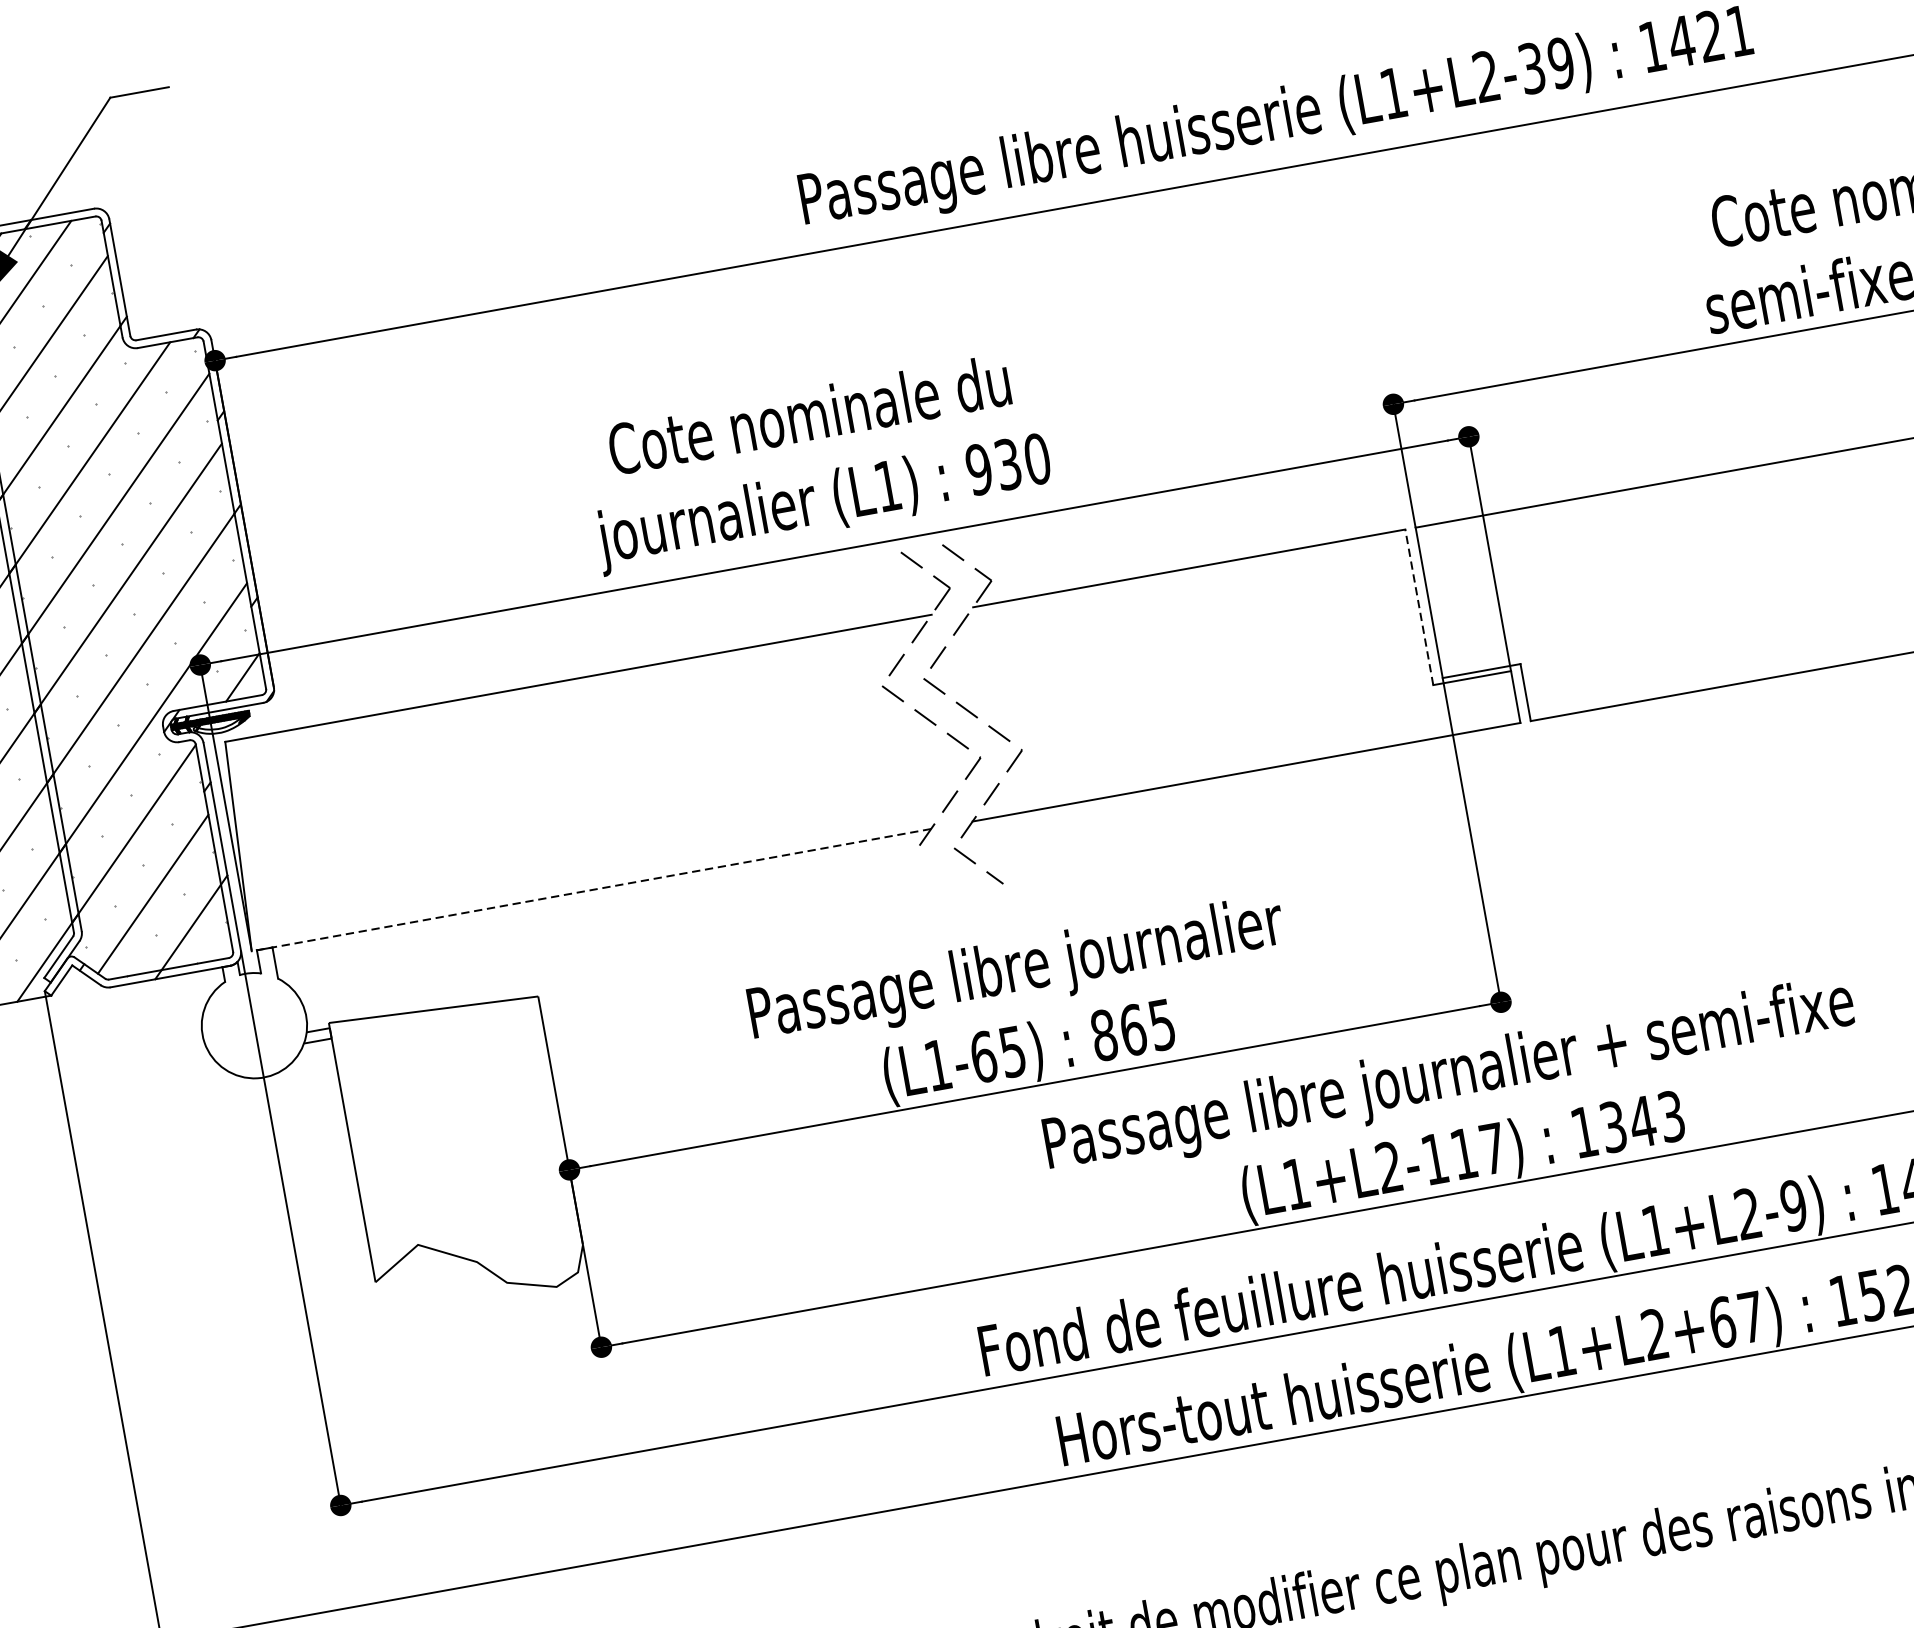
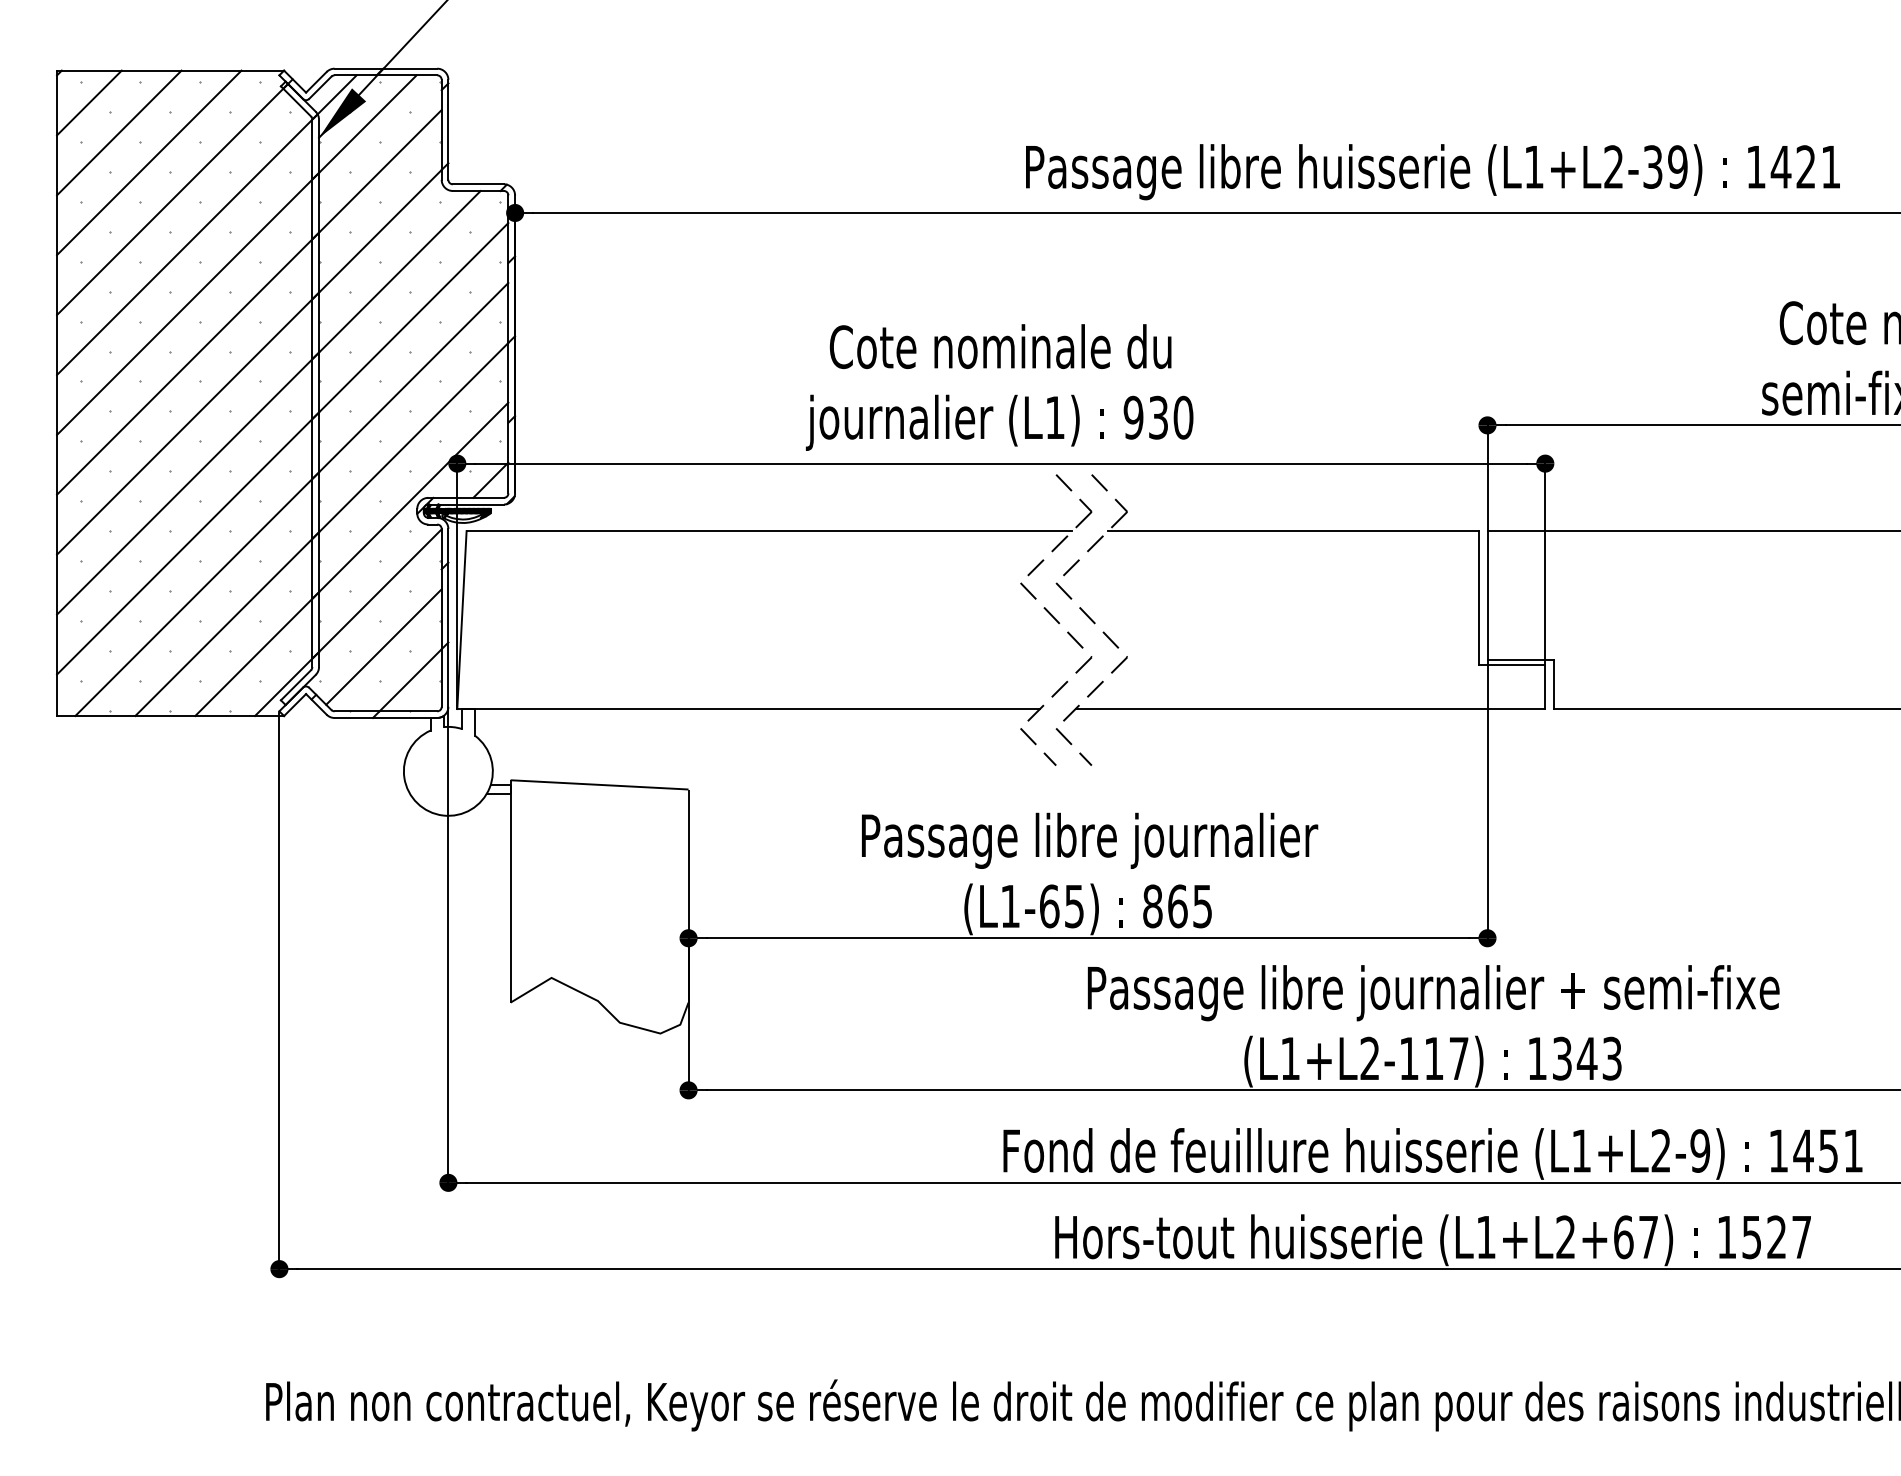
line: (1419, 606) -> (1478, 597), dashed -> solid
line: (934, 870) -> (1036, 744), added
line: (591, 890) -> (748, 709), dashed -> solid

